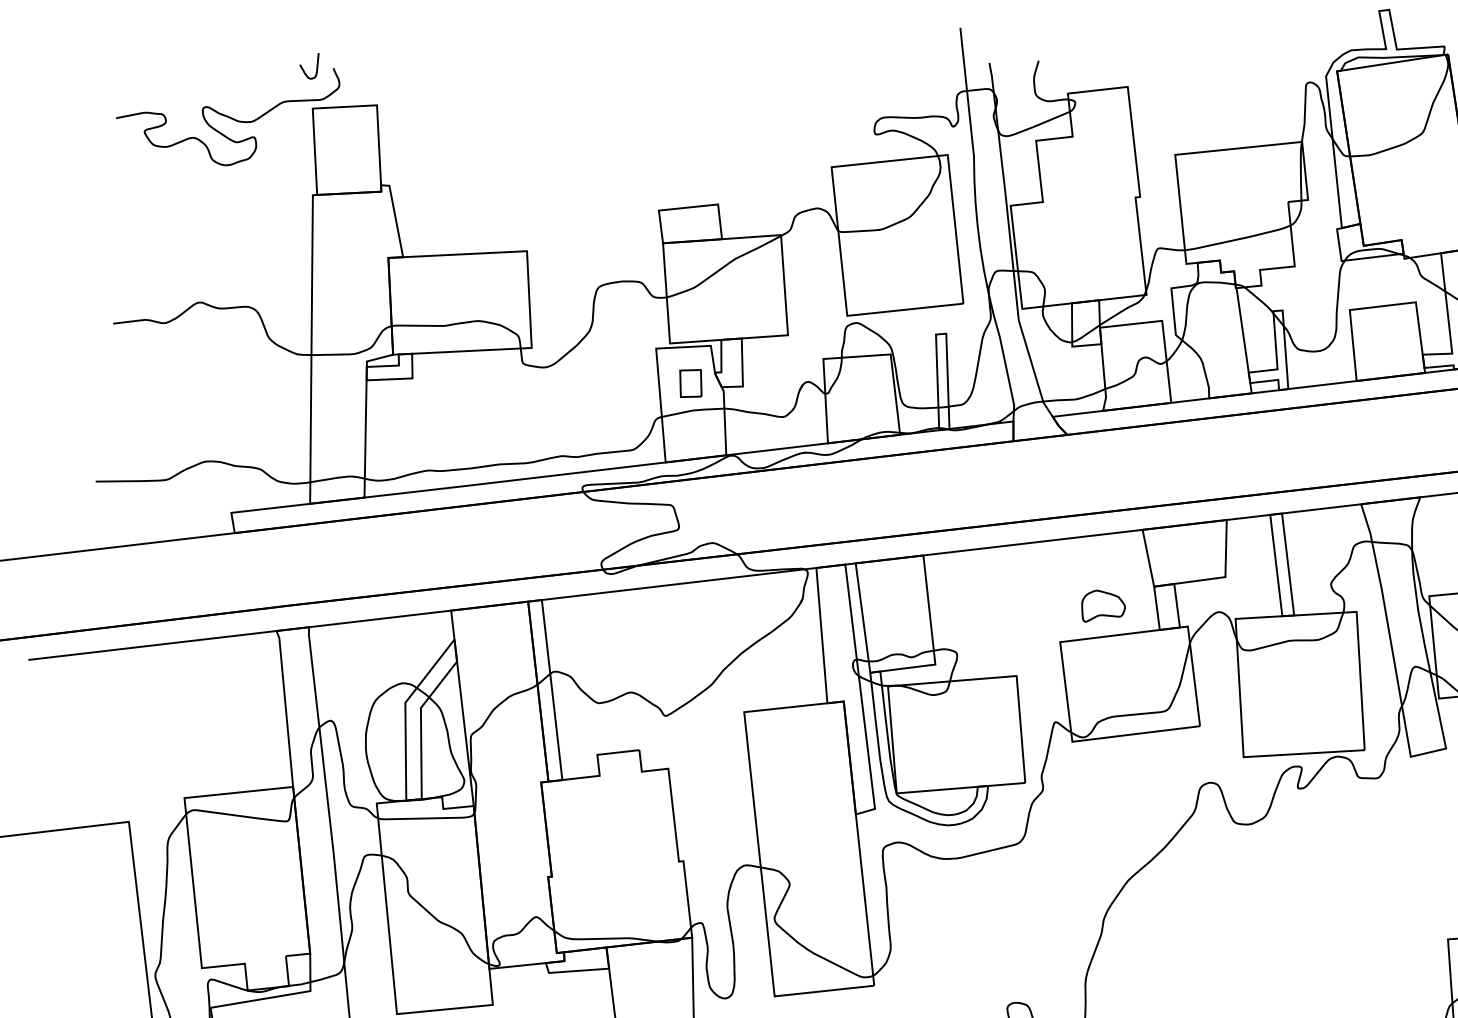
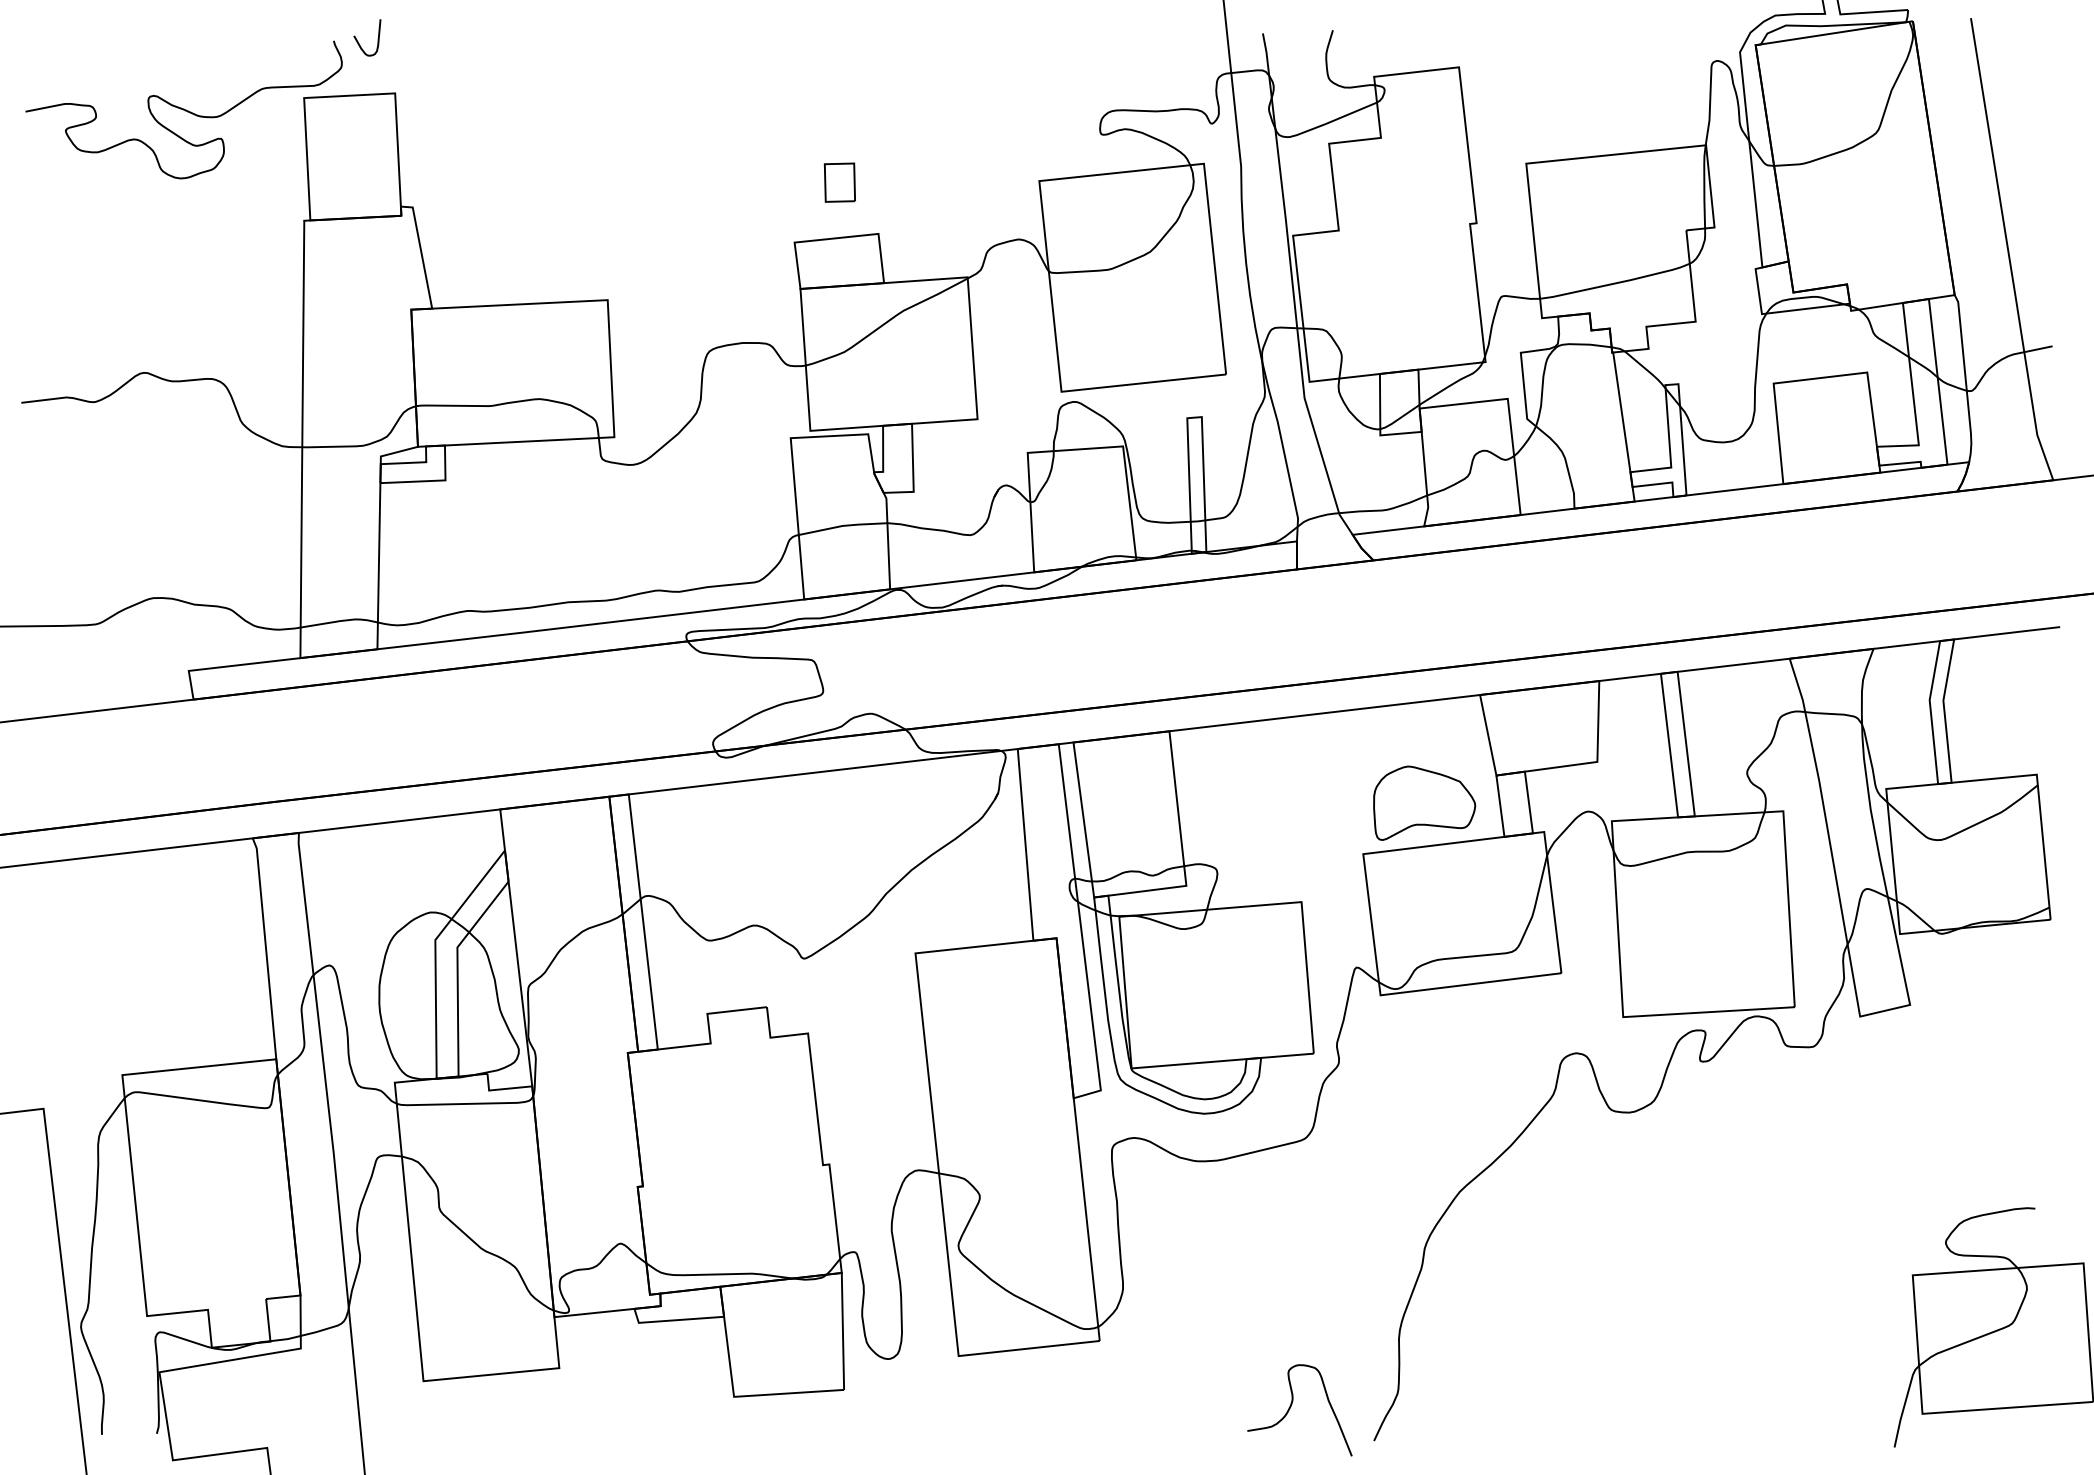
curve: (303, 68) -> (358, 41), moved
part: (690, 383) -> (839, 182), moved
part: (1103, 605) -> (1424, 802), size x1.67

